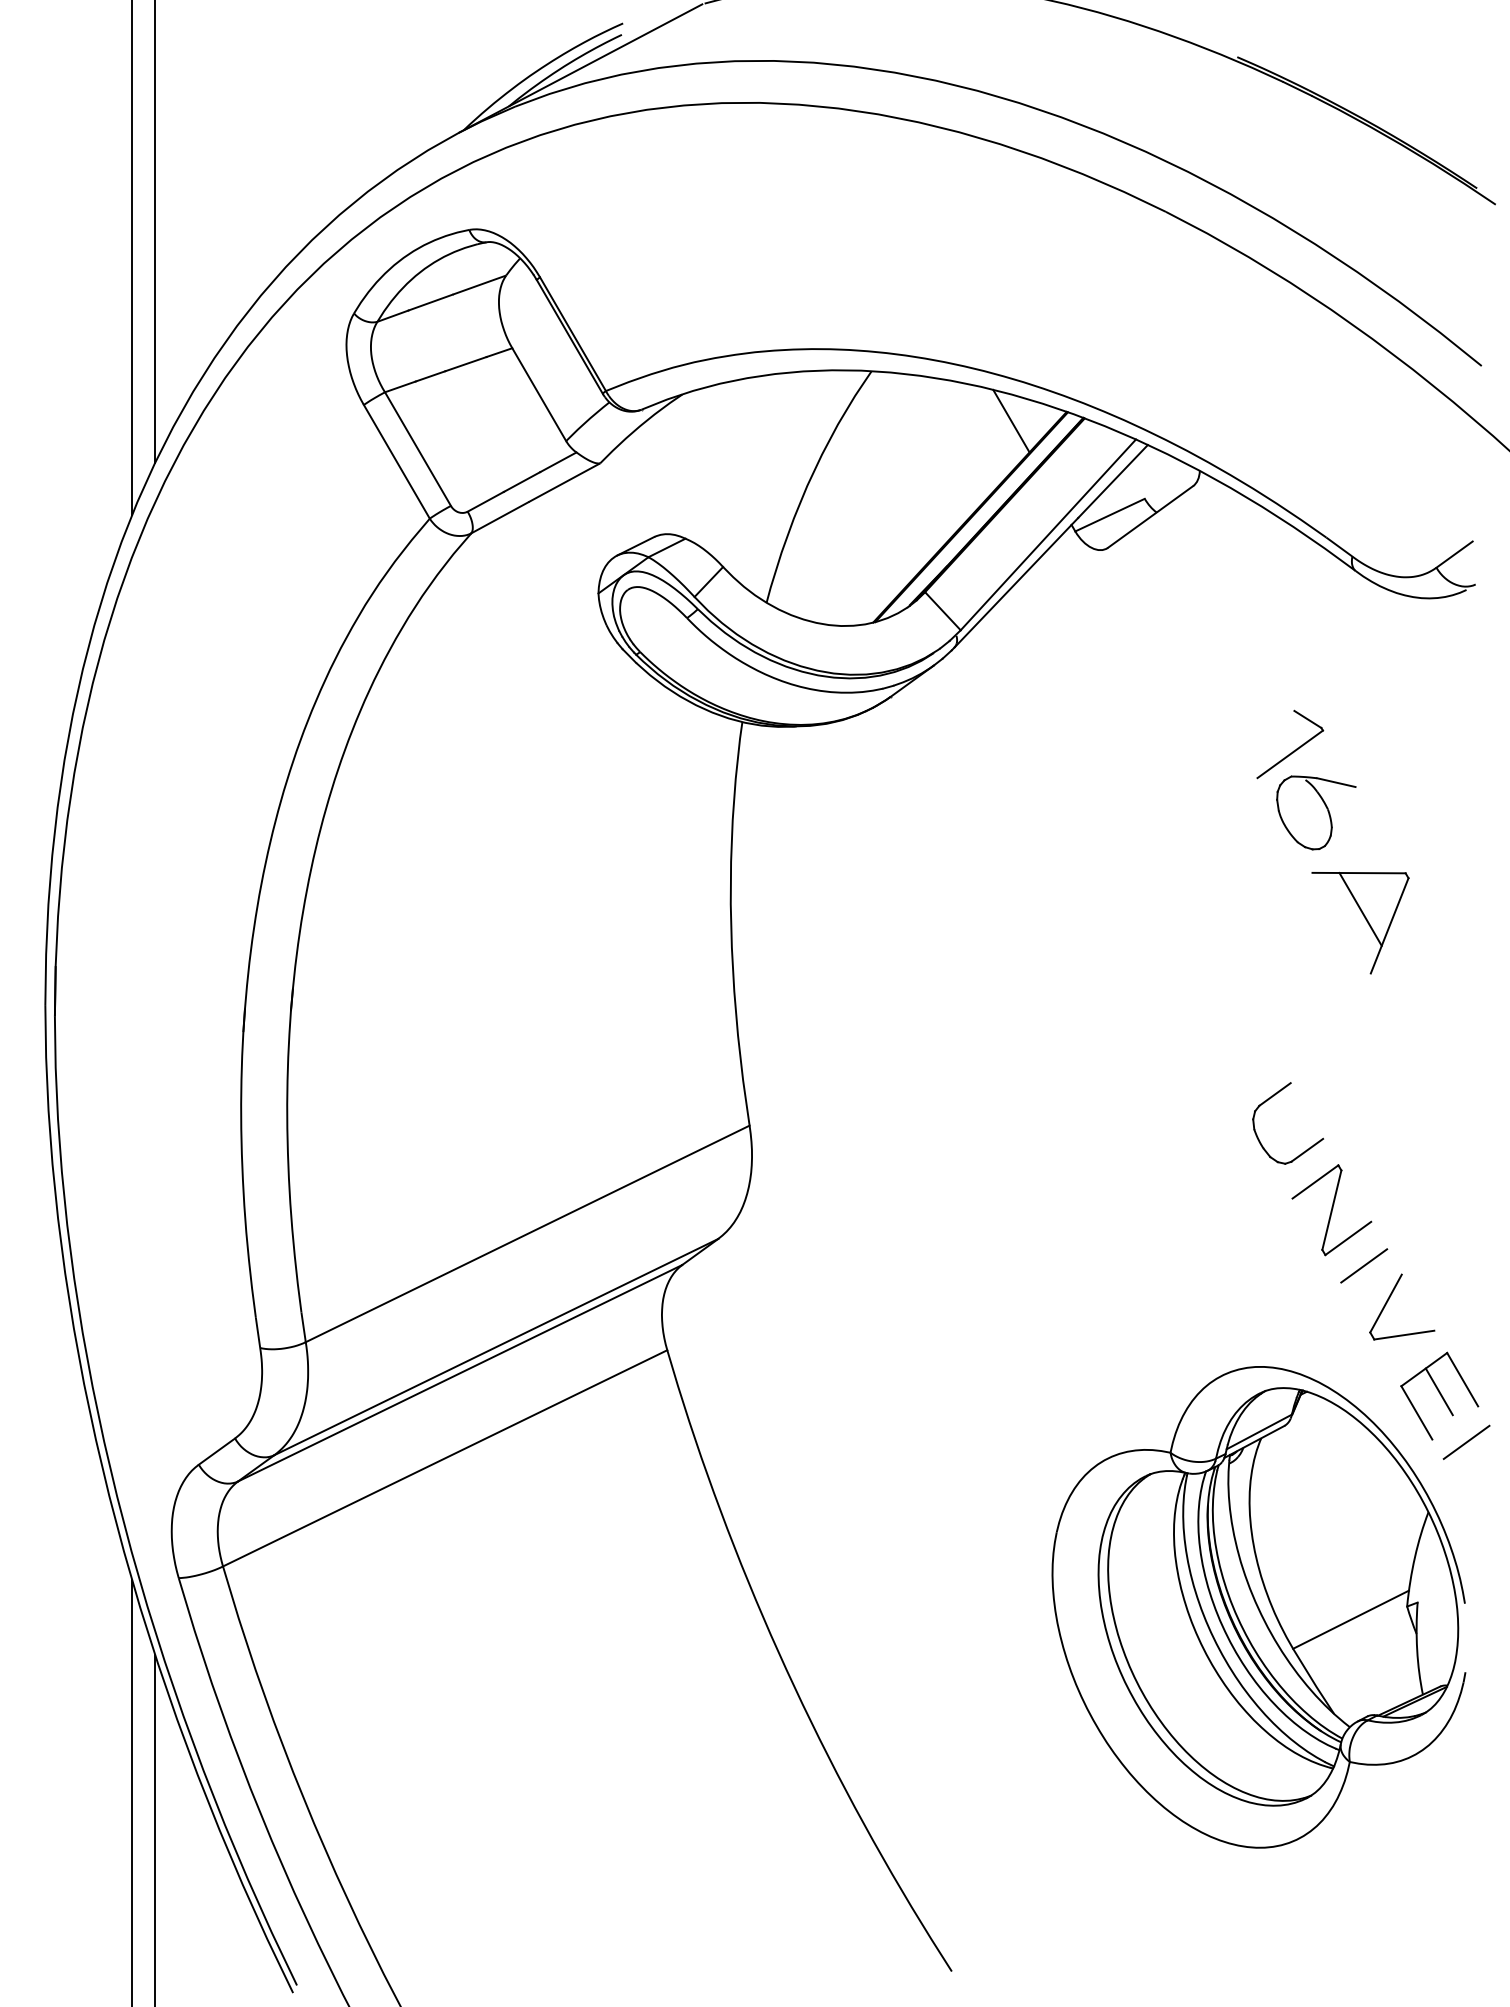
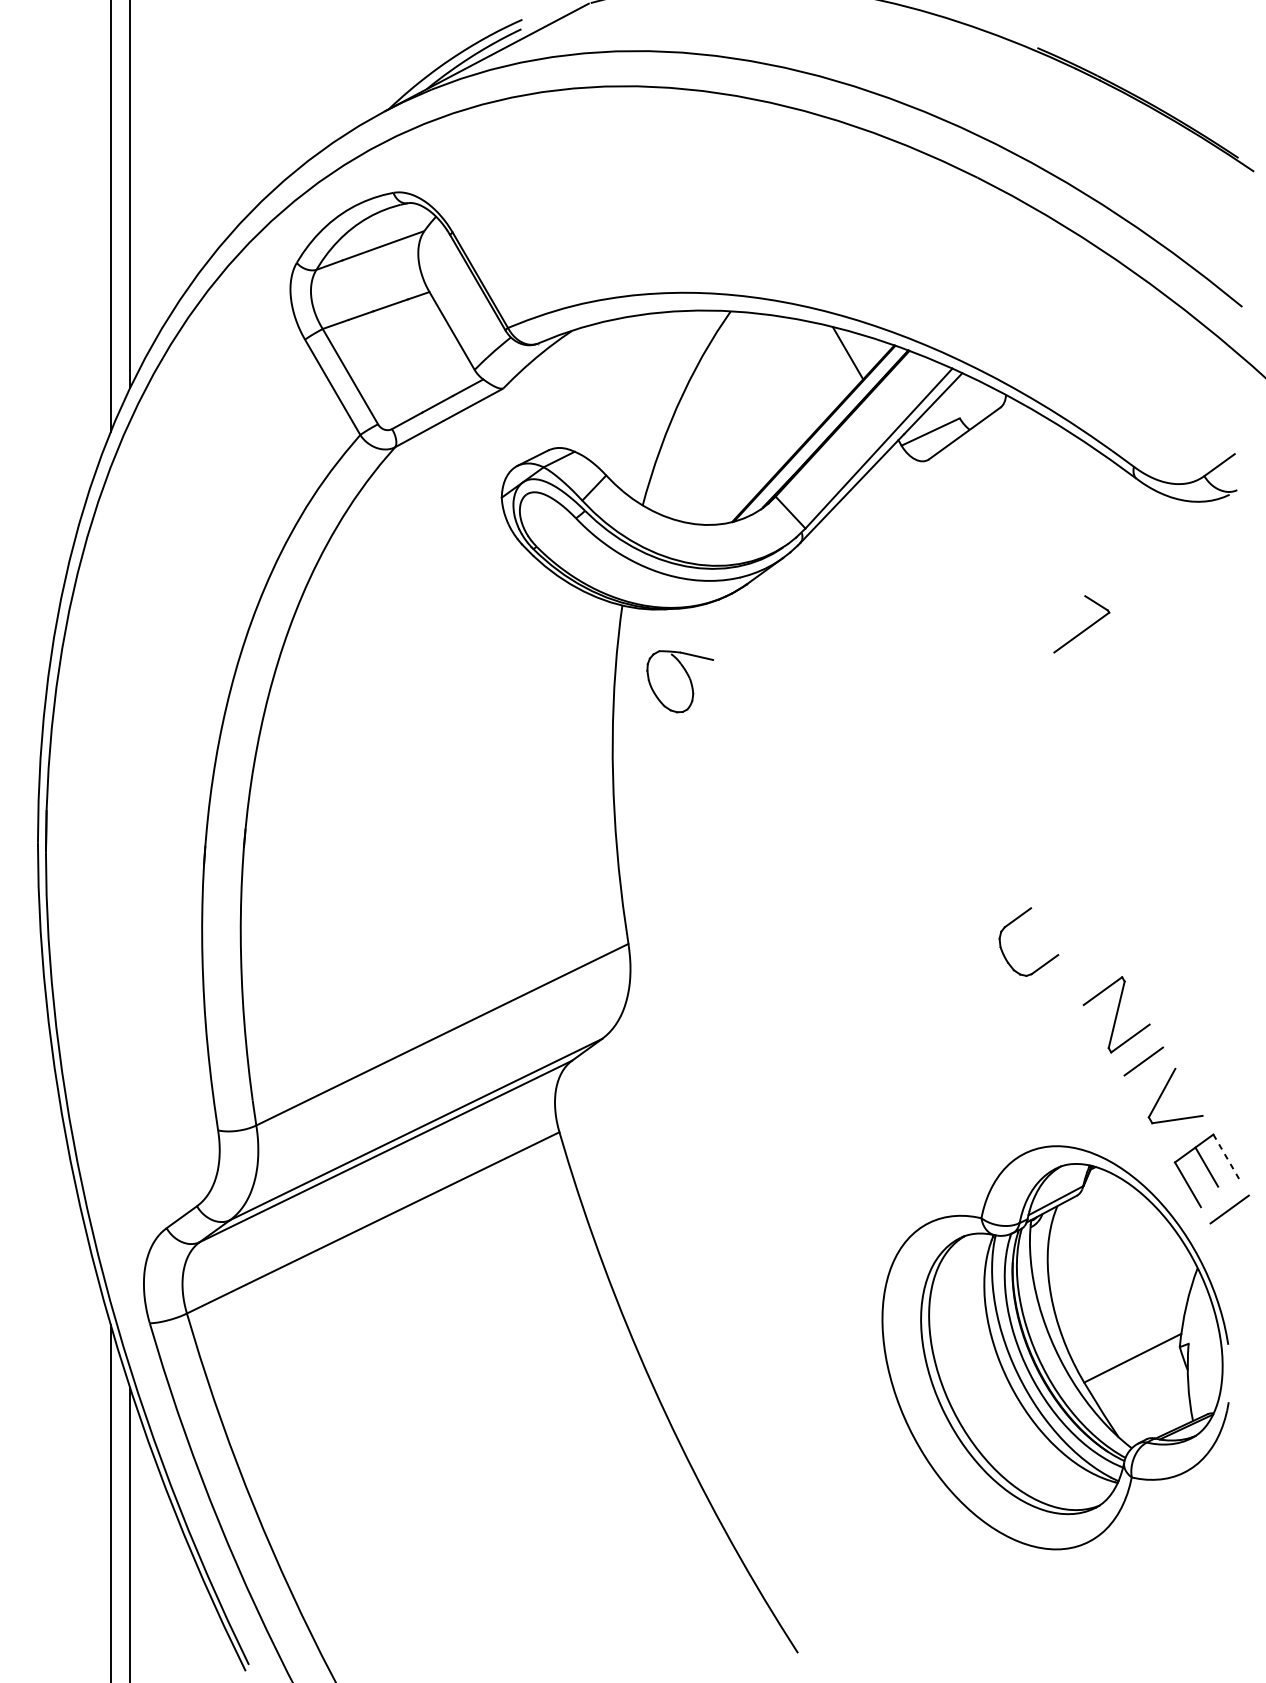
part: (1316, 812) -> (680, 681), moved
part: (1366, 921) -> (1145, 772), removed
part: (1271, 1098) -> (1014, 921), moved
line: (1462, 1379) -> (1226, 1156), solid -> dashed

